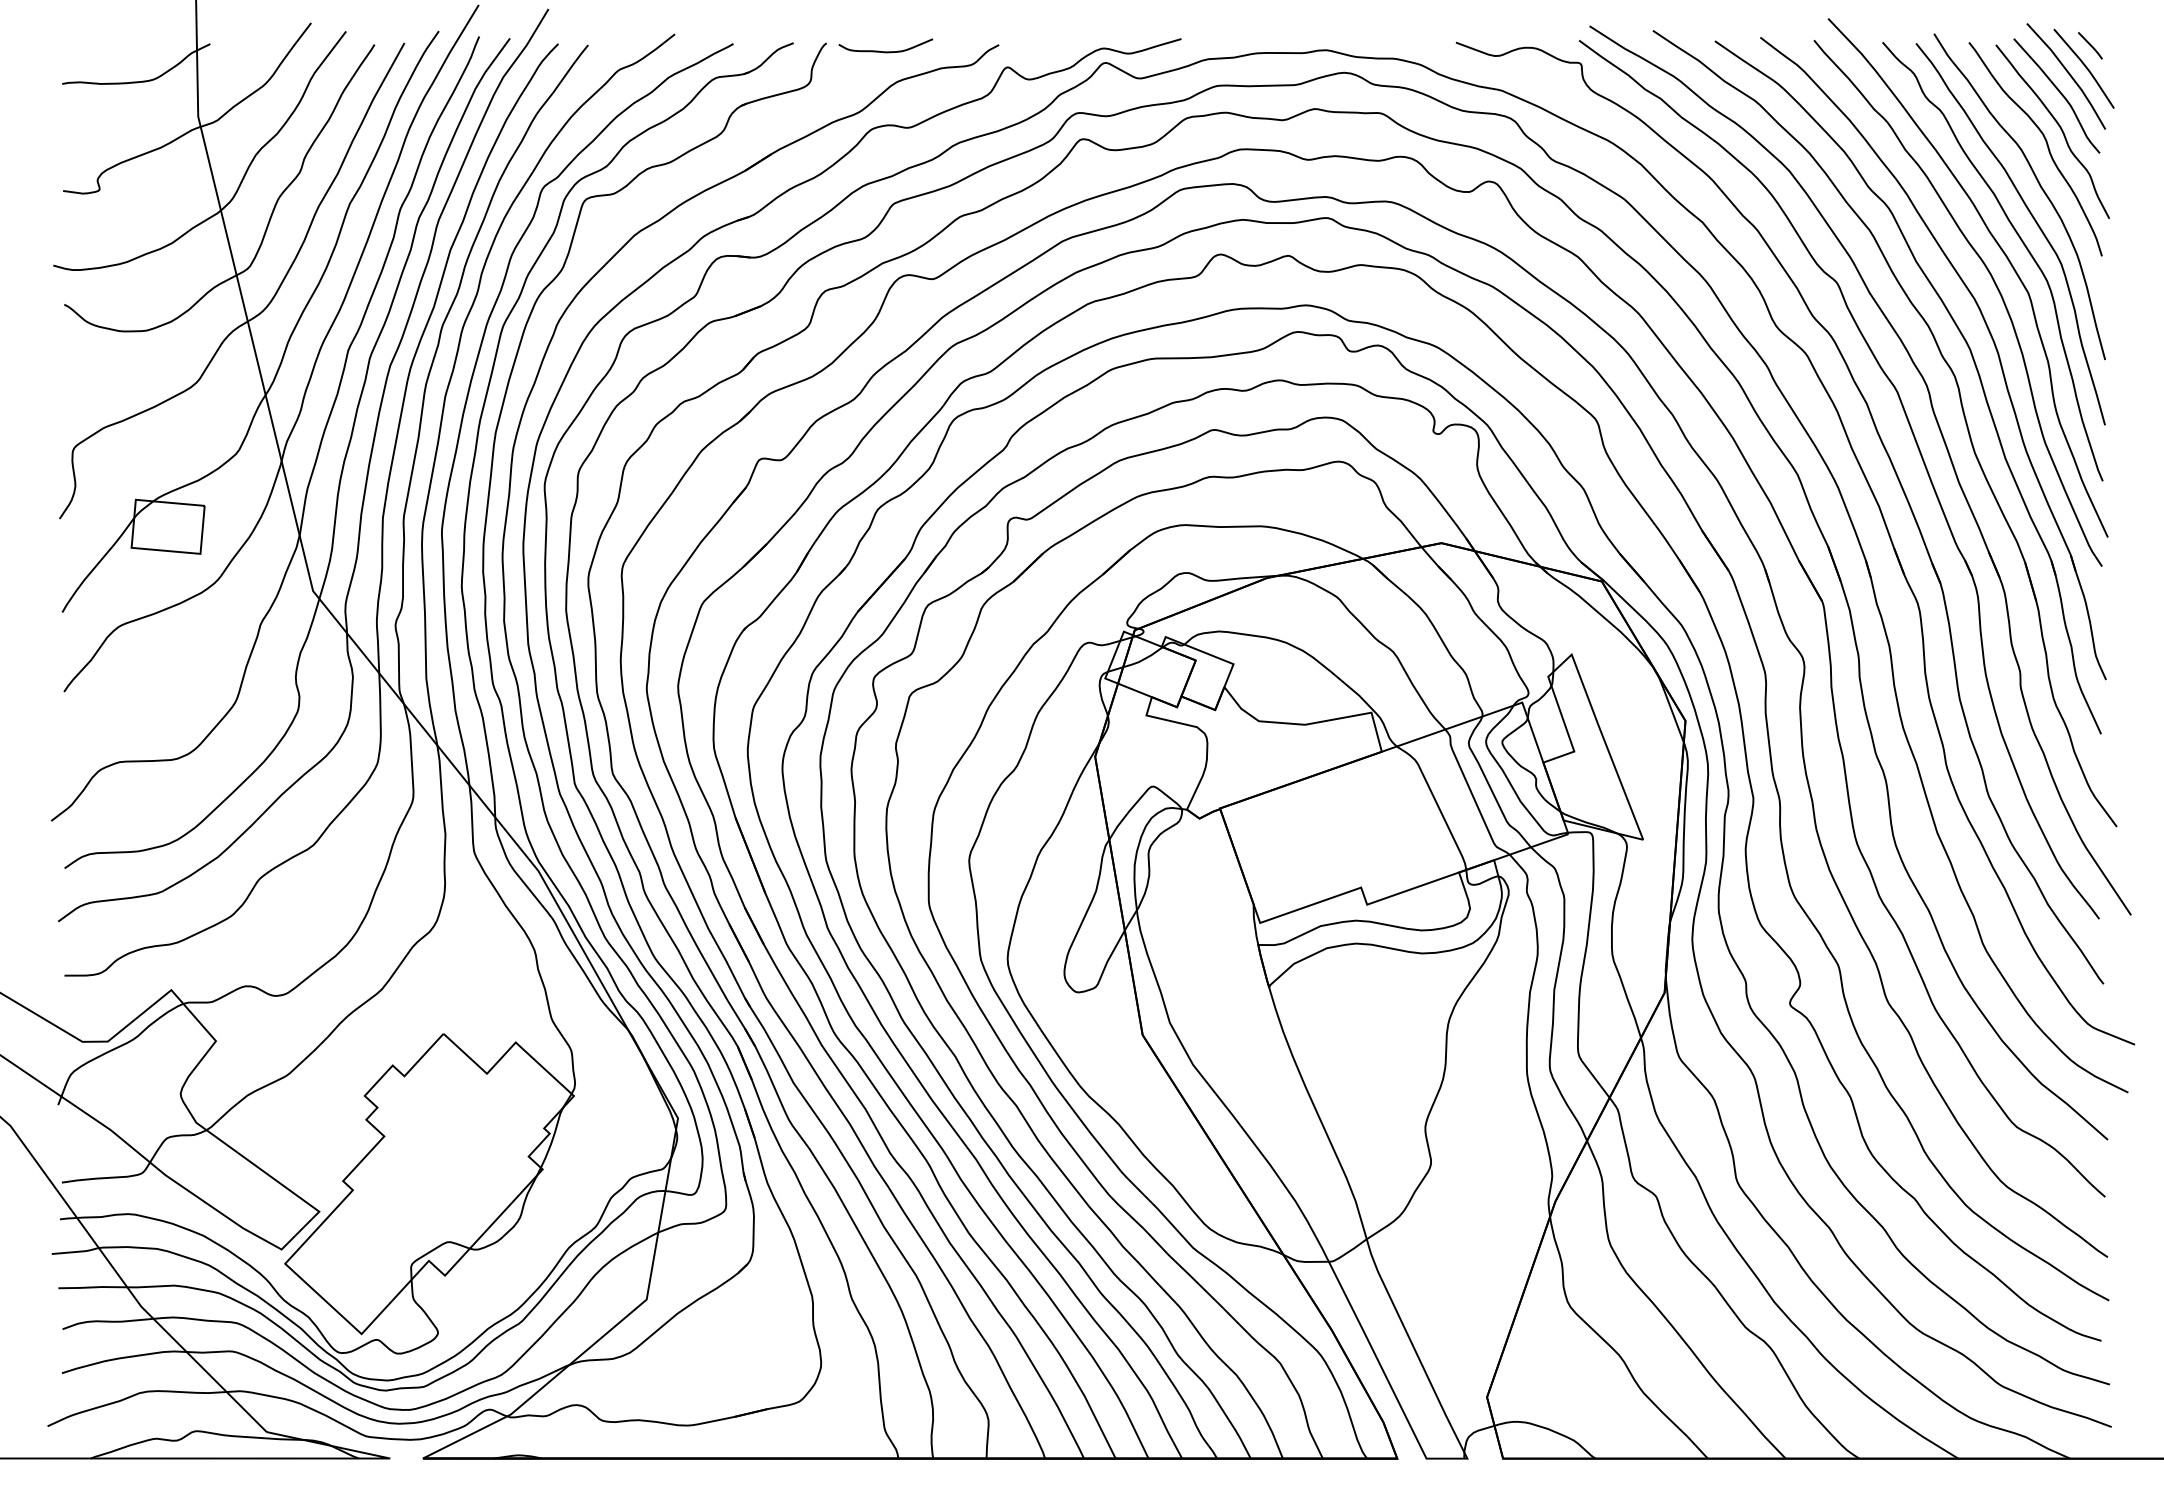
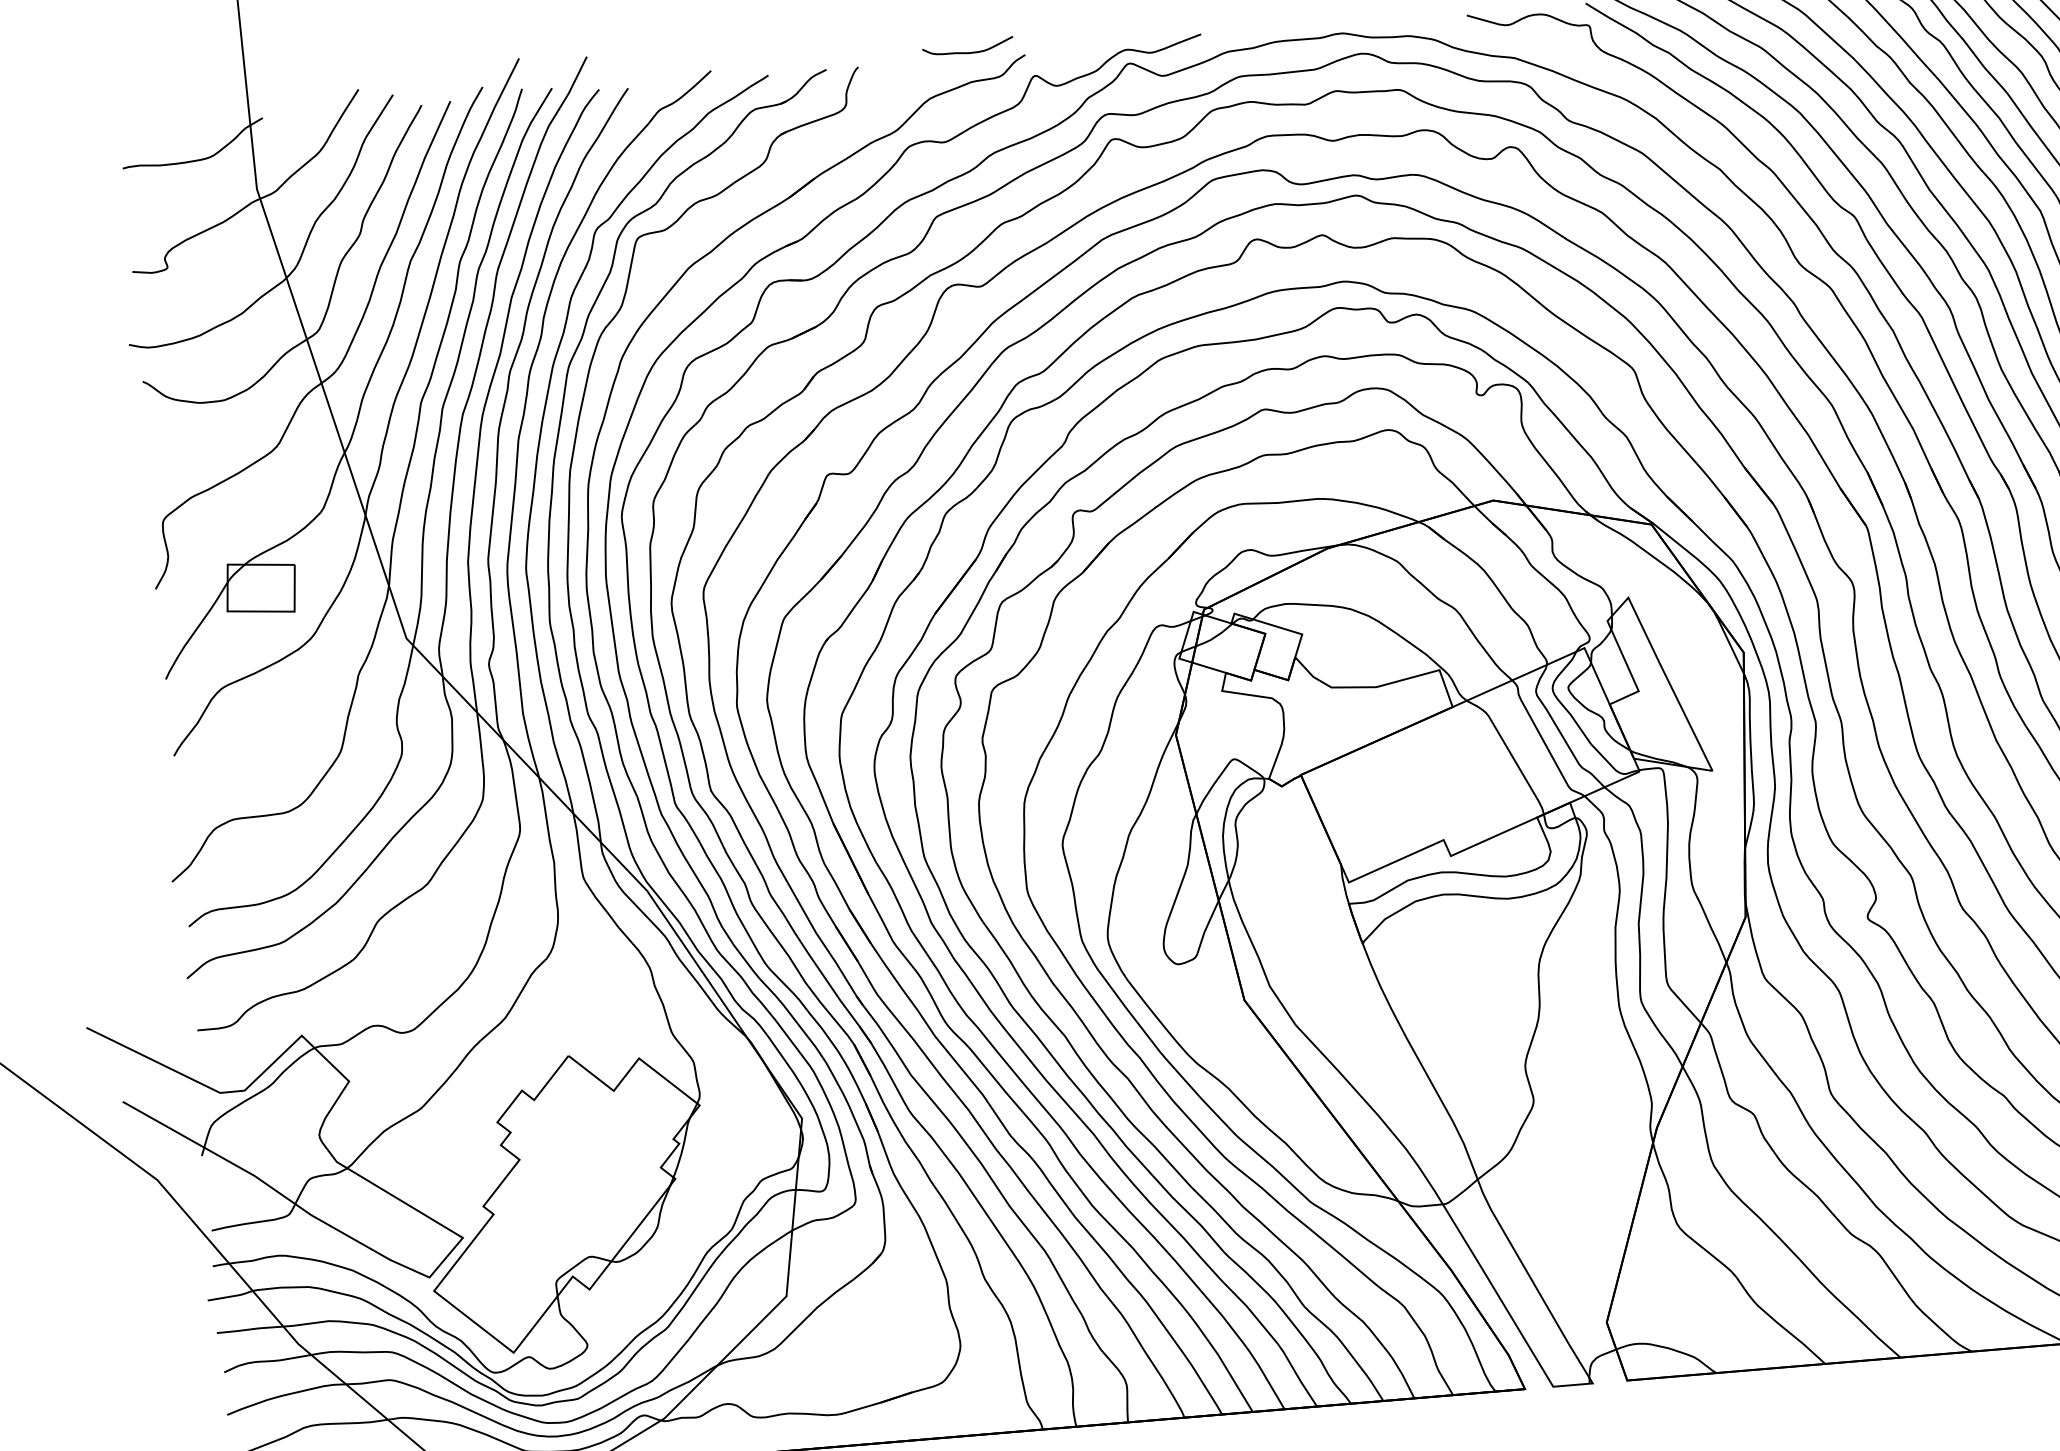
curve: (885, 51) -> (968, 52), moved

